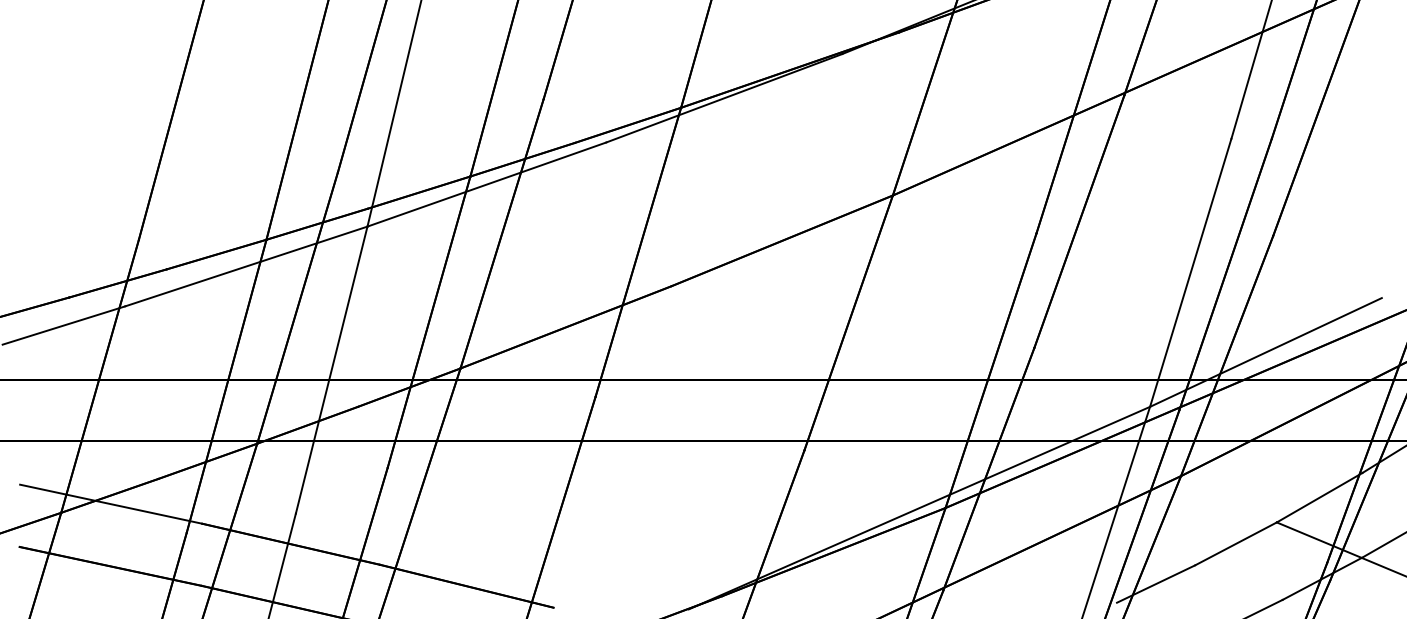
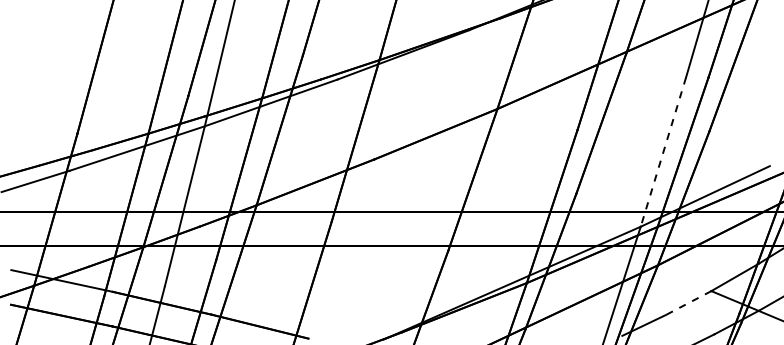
line: (1190, 273) -> (663, 152), solid -> dashed
line: (1235, 544) -> (688, 303), solid -> dashed

